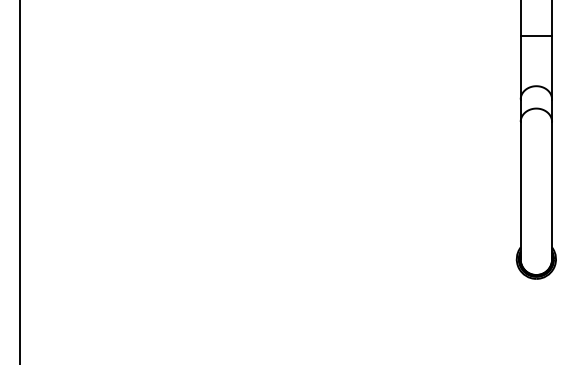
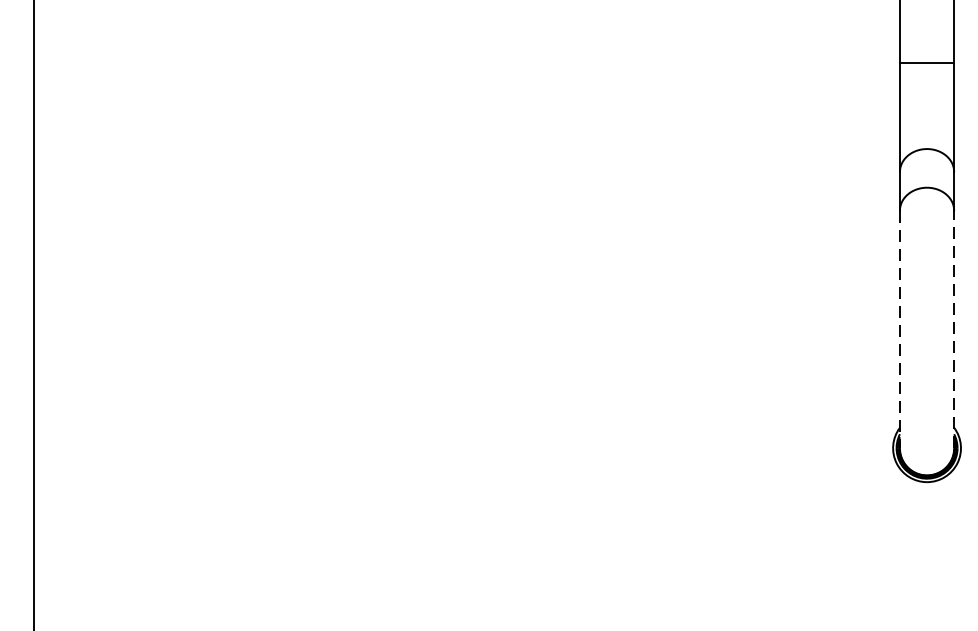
line: (520, 190) -> (899, 329), solid -> dashed
line: (552, 190) -> (954, 329), solid -> dashed

